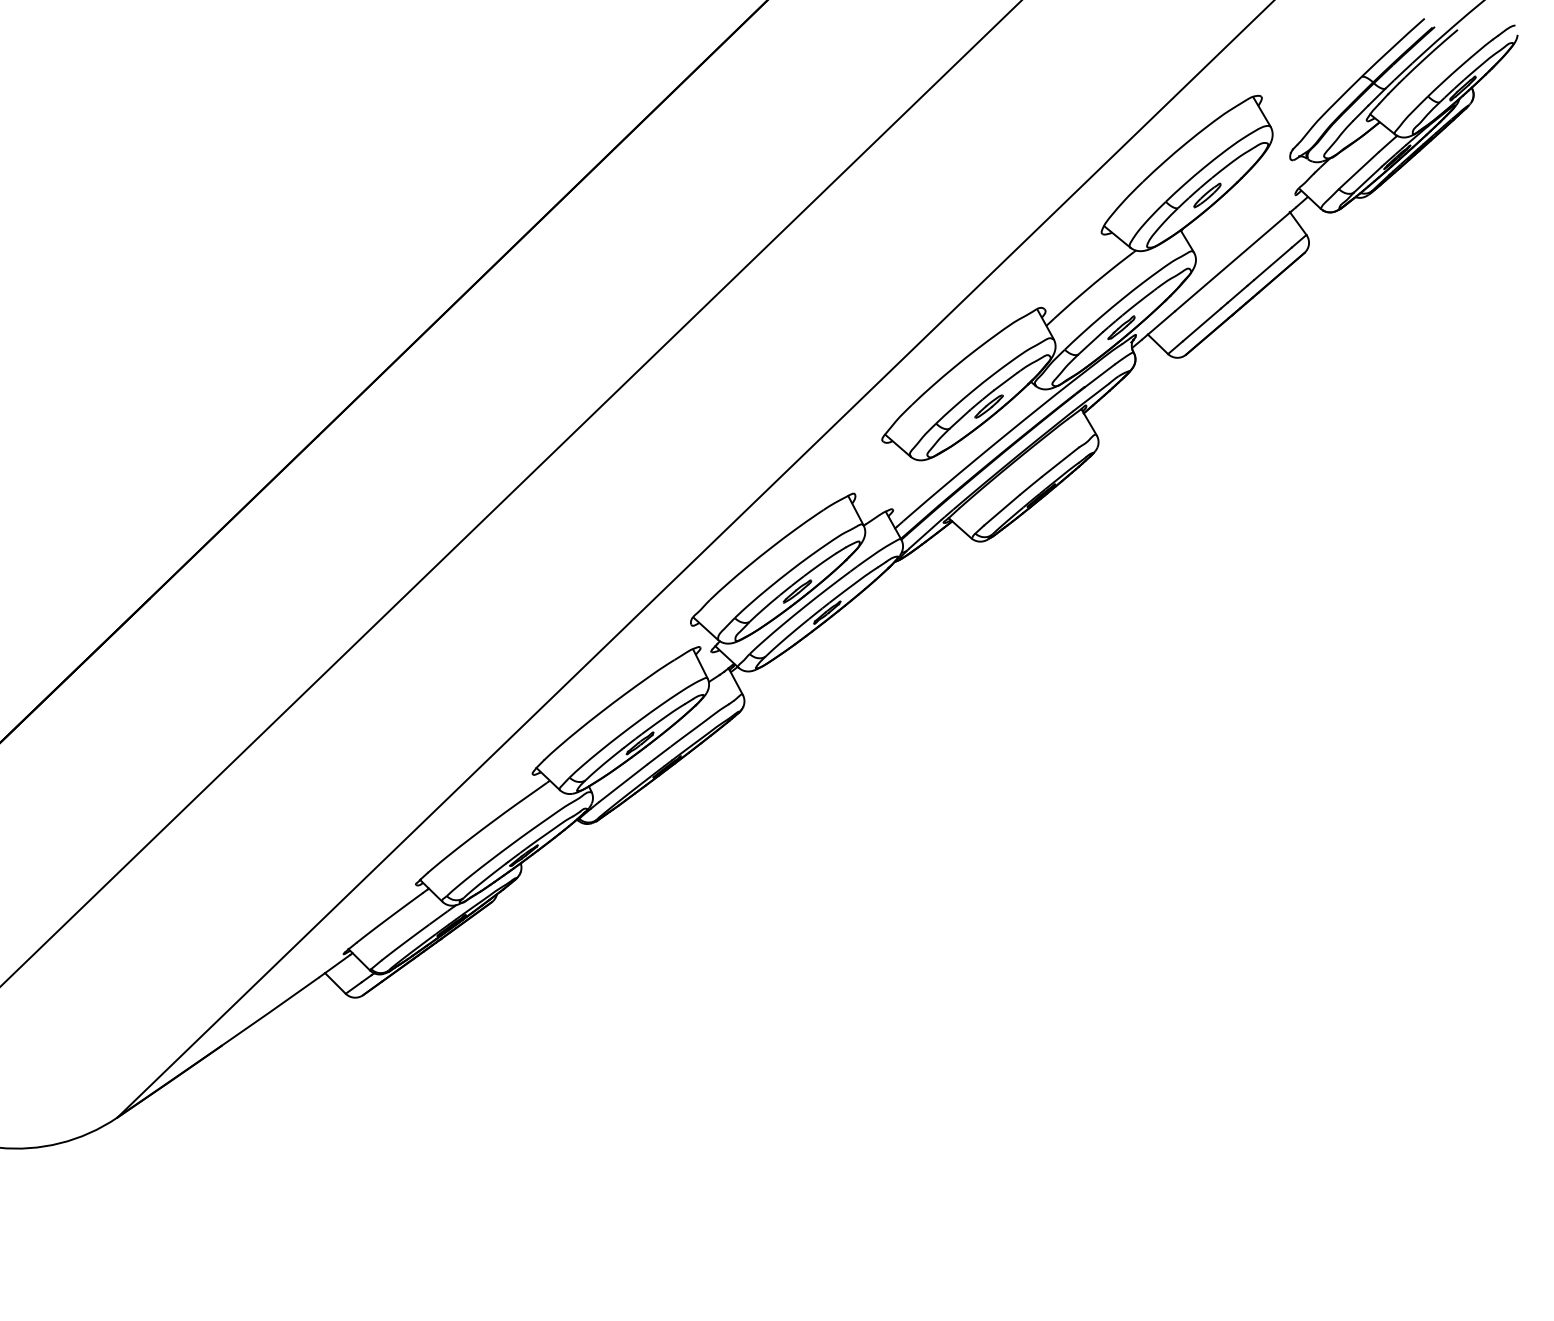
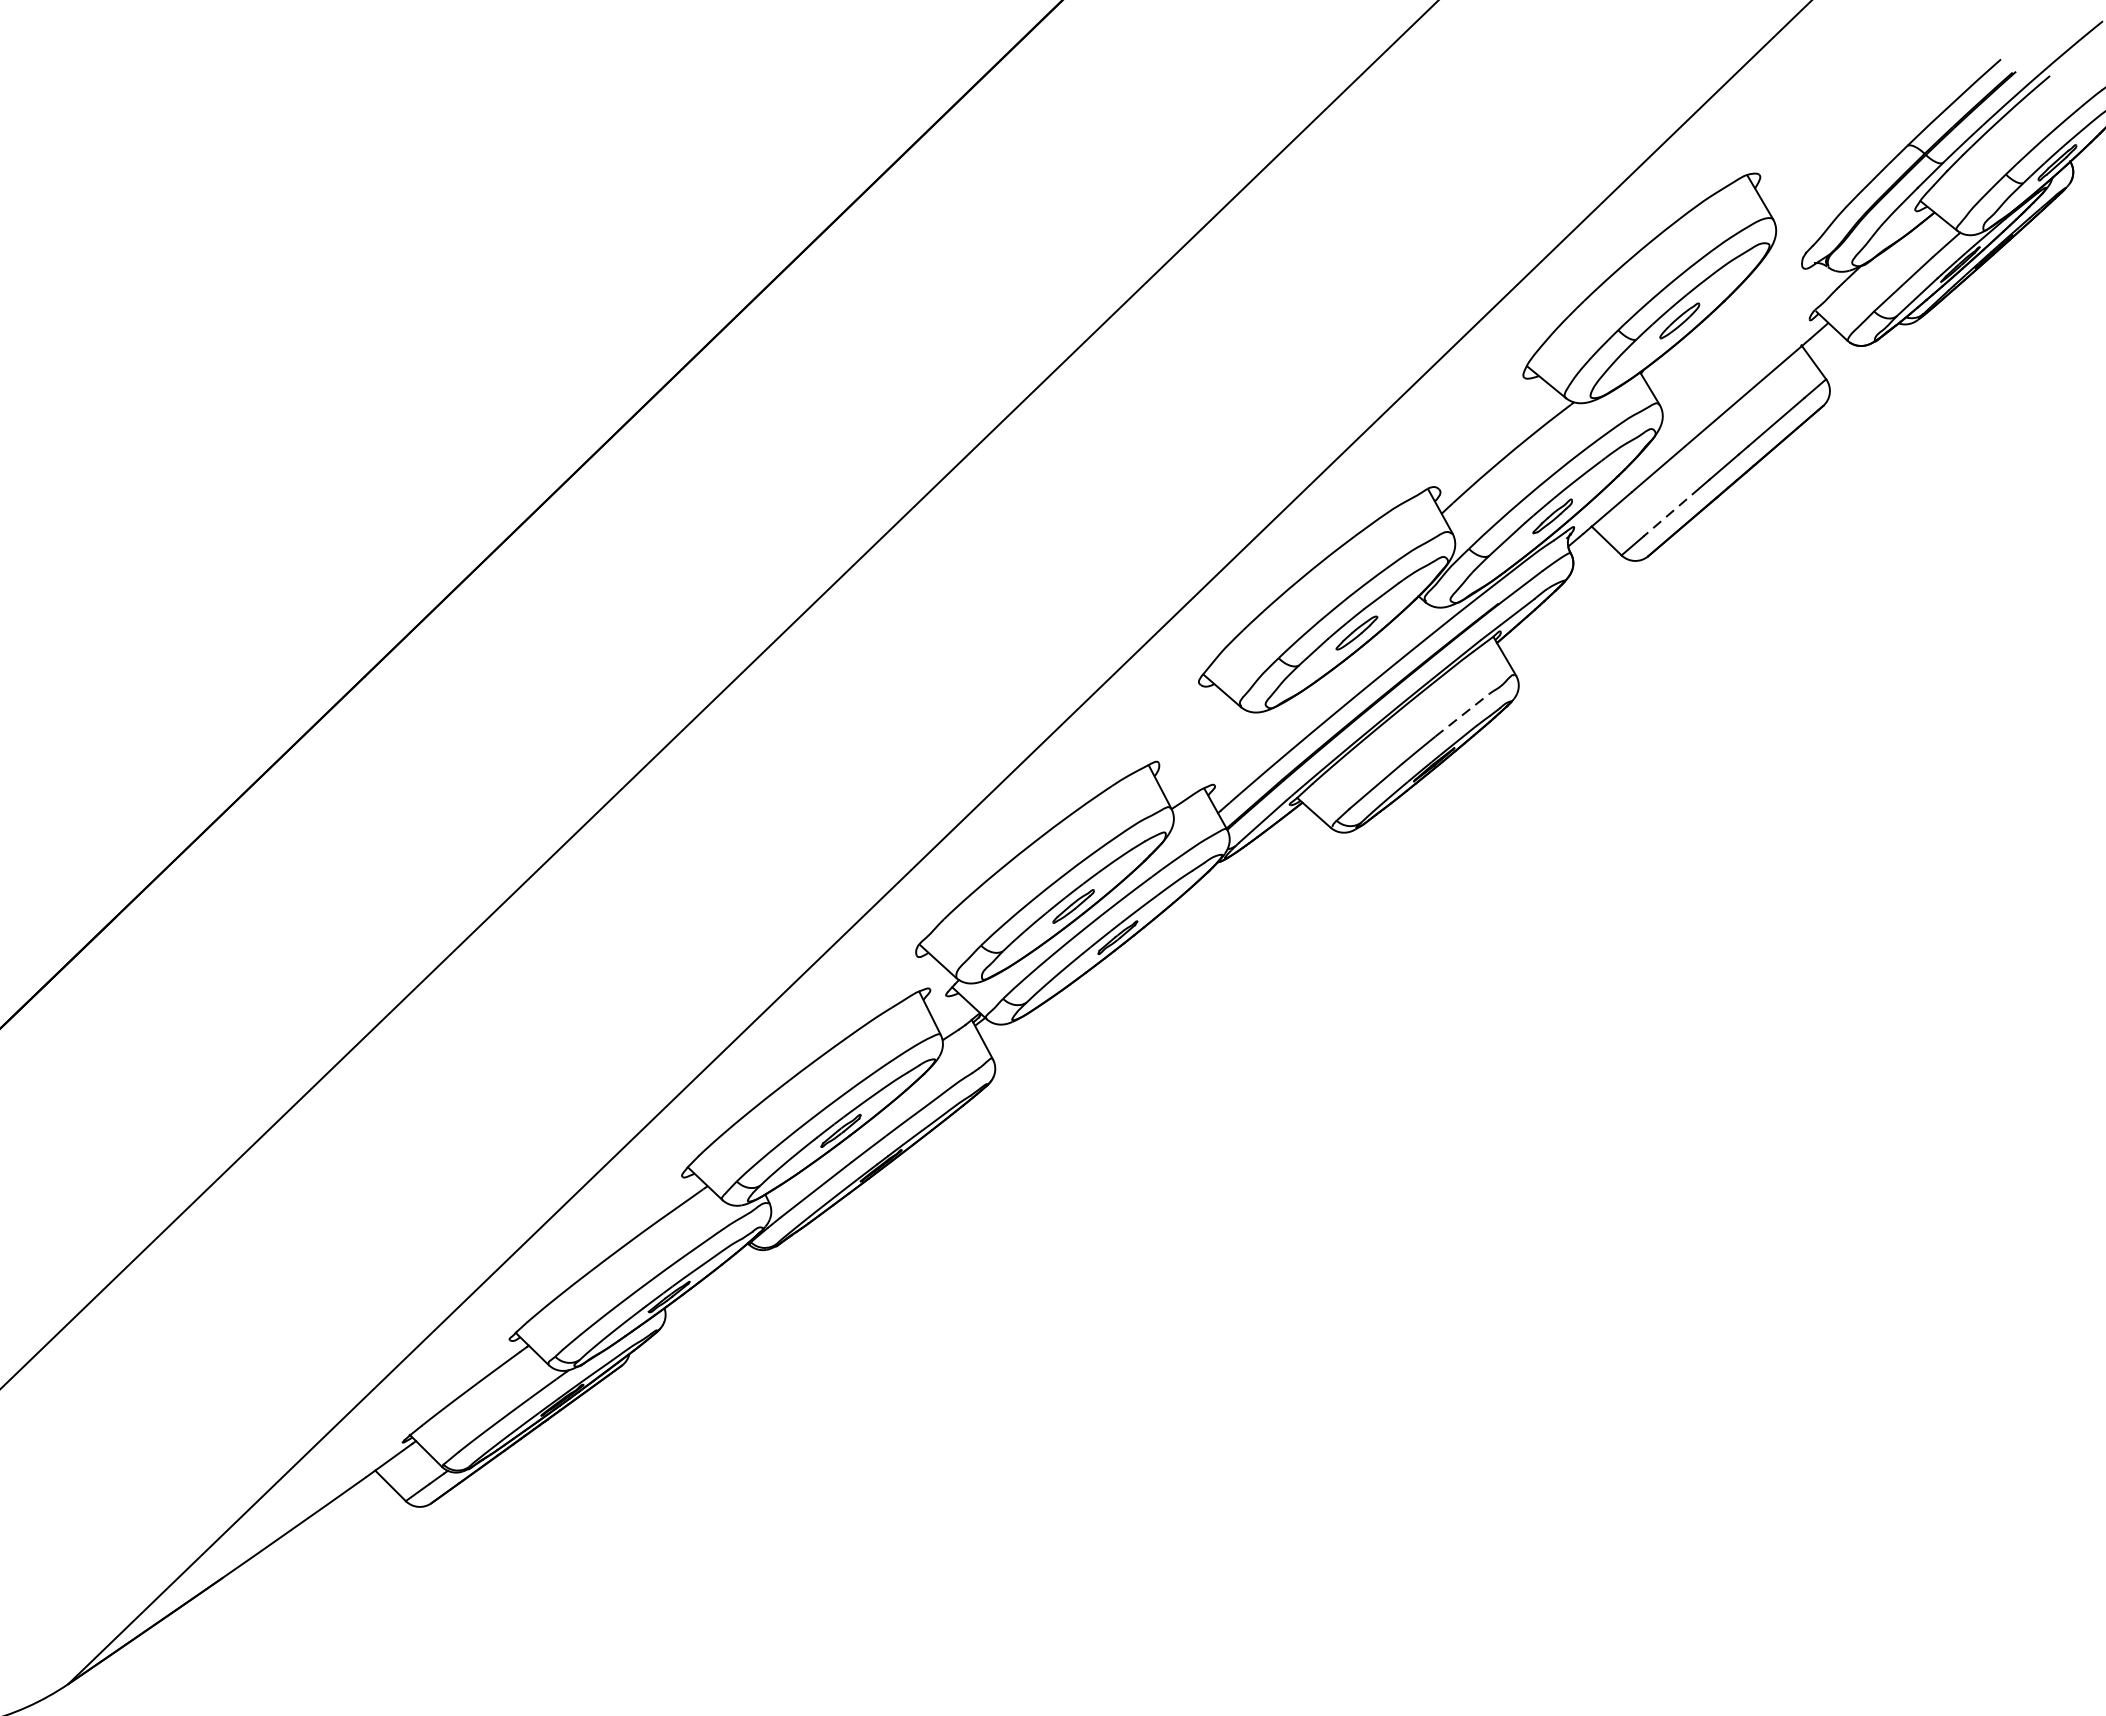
line: (1201, 325) -> (1670, 513), solid -> dashed
line: (1060, 461) -> (1462, 714), solid -> dashed

